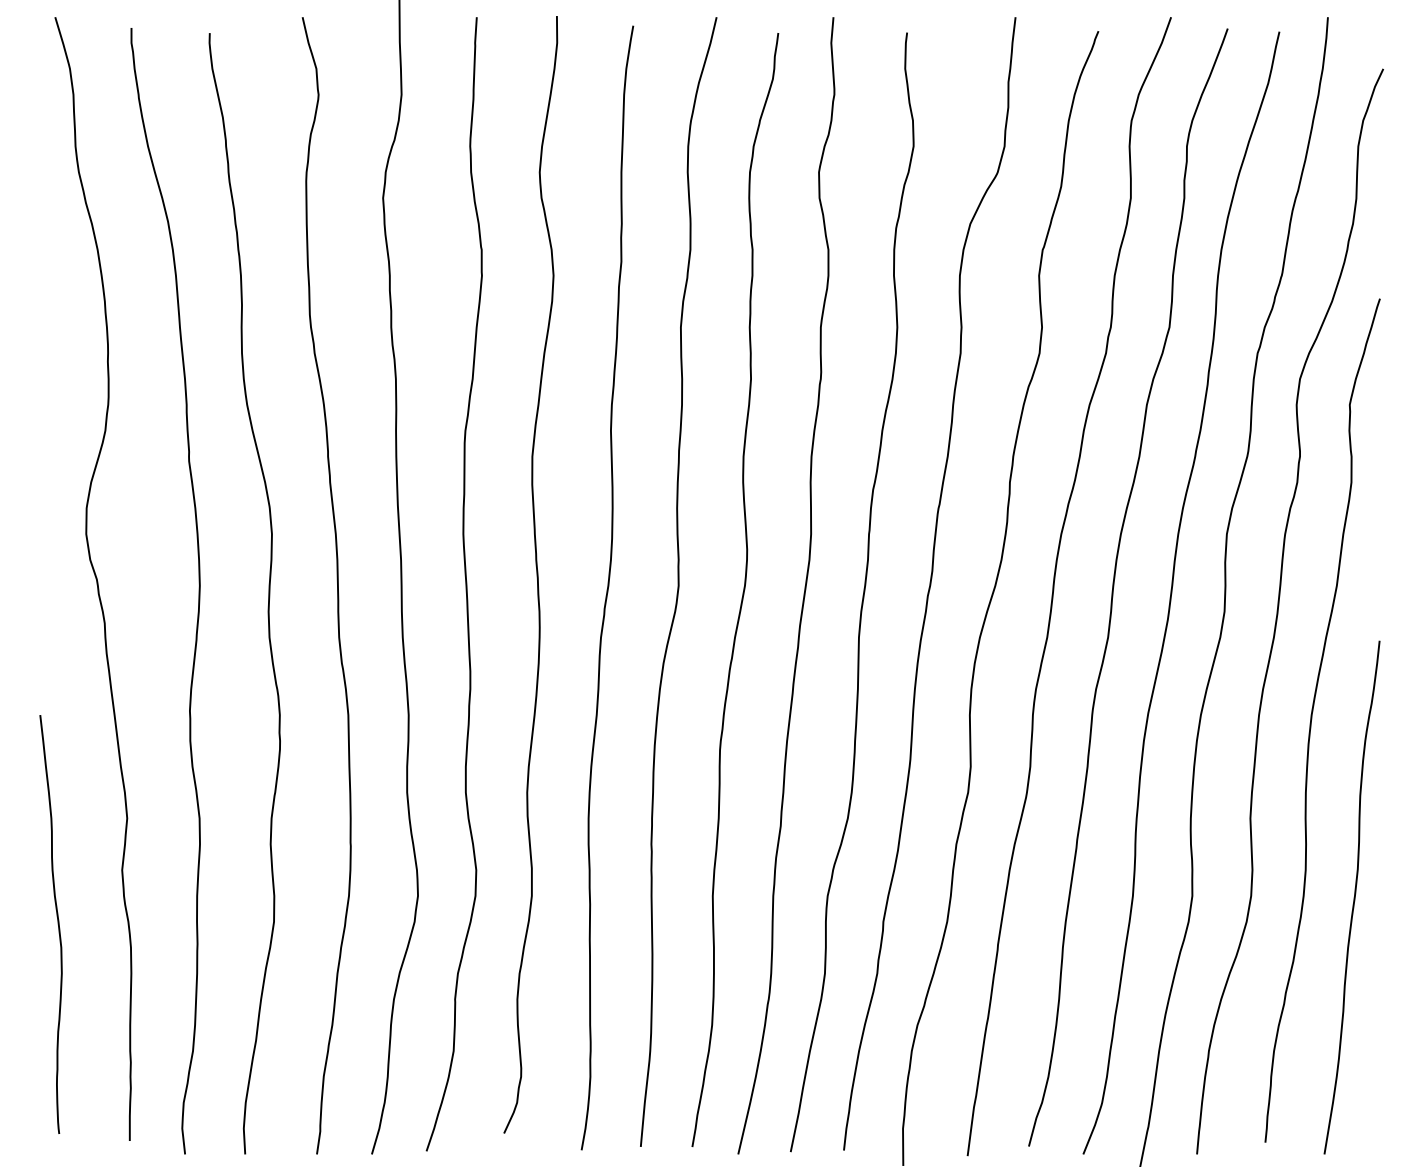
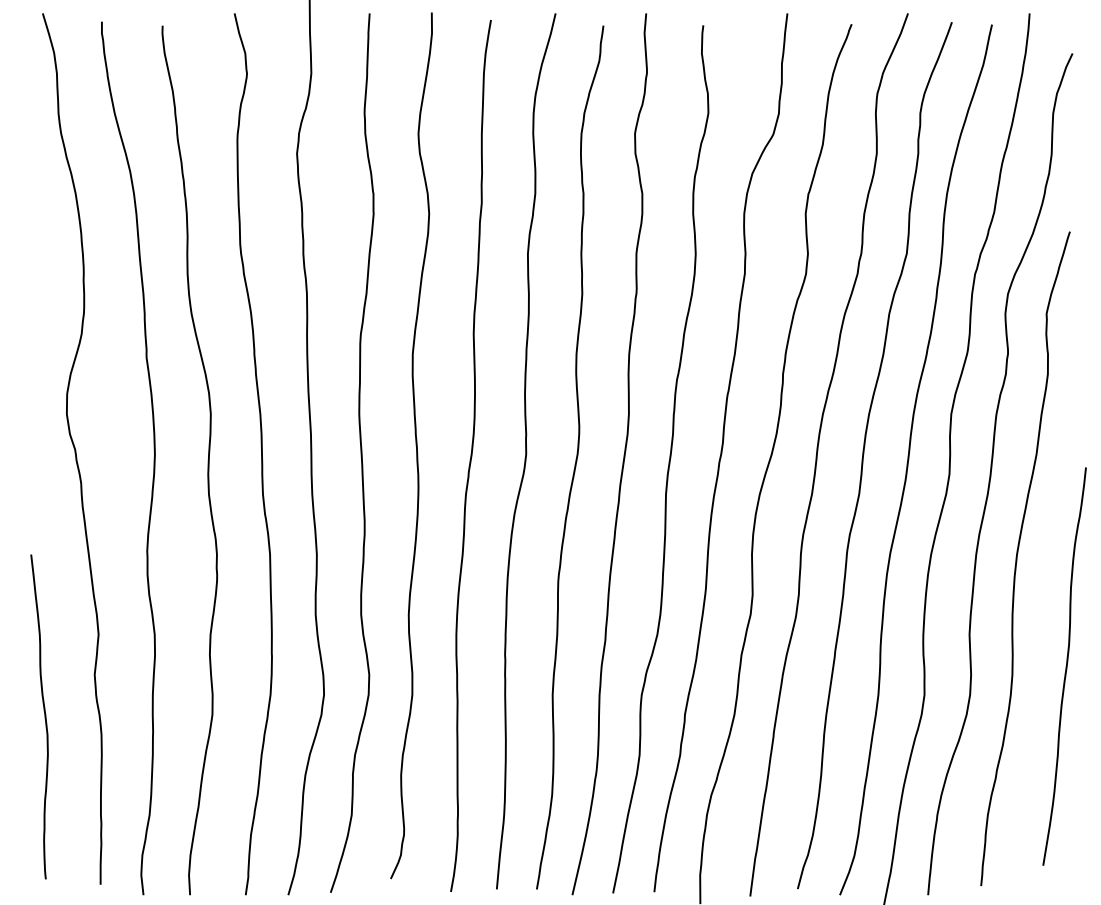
curve: (1353, 897) -> (1065, 666), moved

